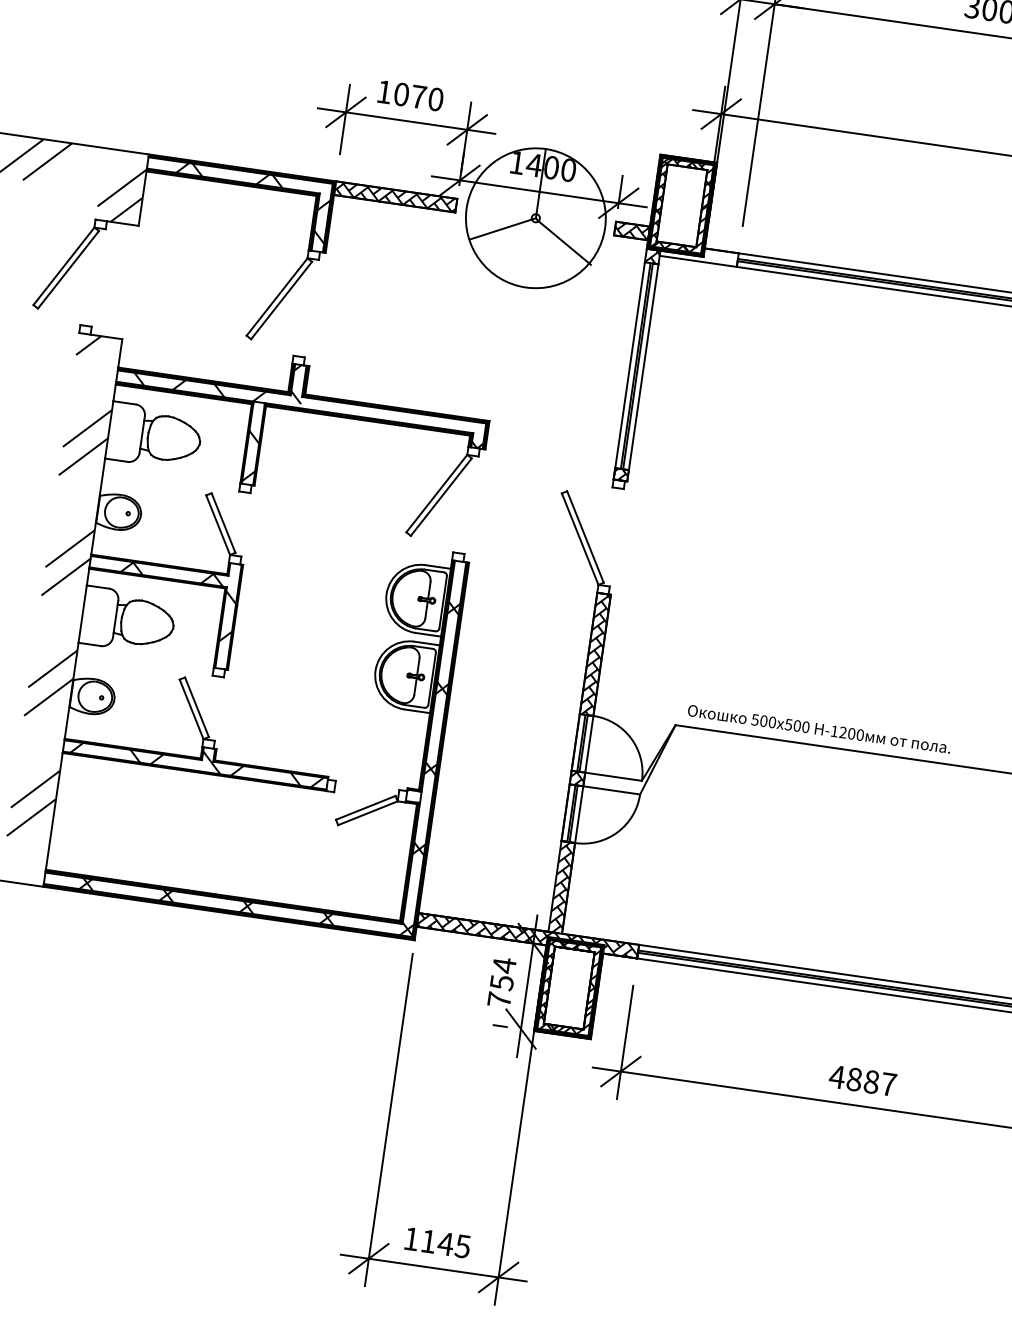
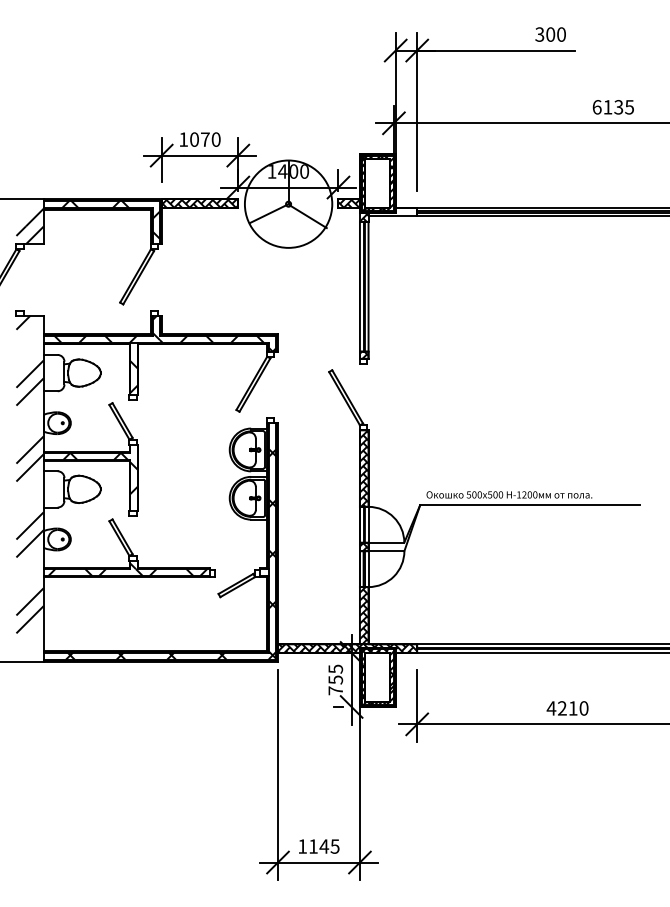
hatch: (383, 413) -> (211, 338), added
text: (503, 966) -> (335, 669), 754 -> 755
text: (872, 1082) -> (573, 708), 4887 -> 4210

